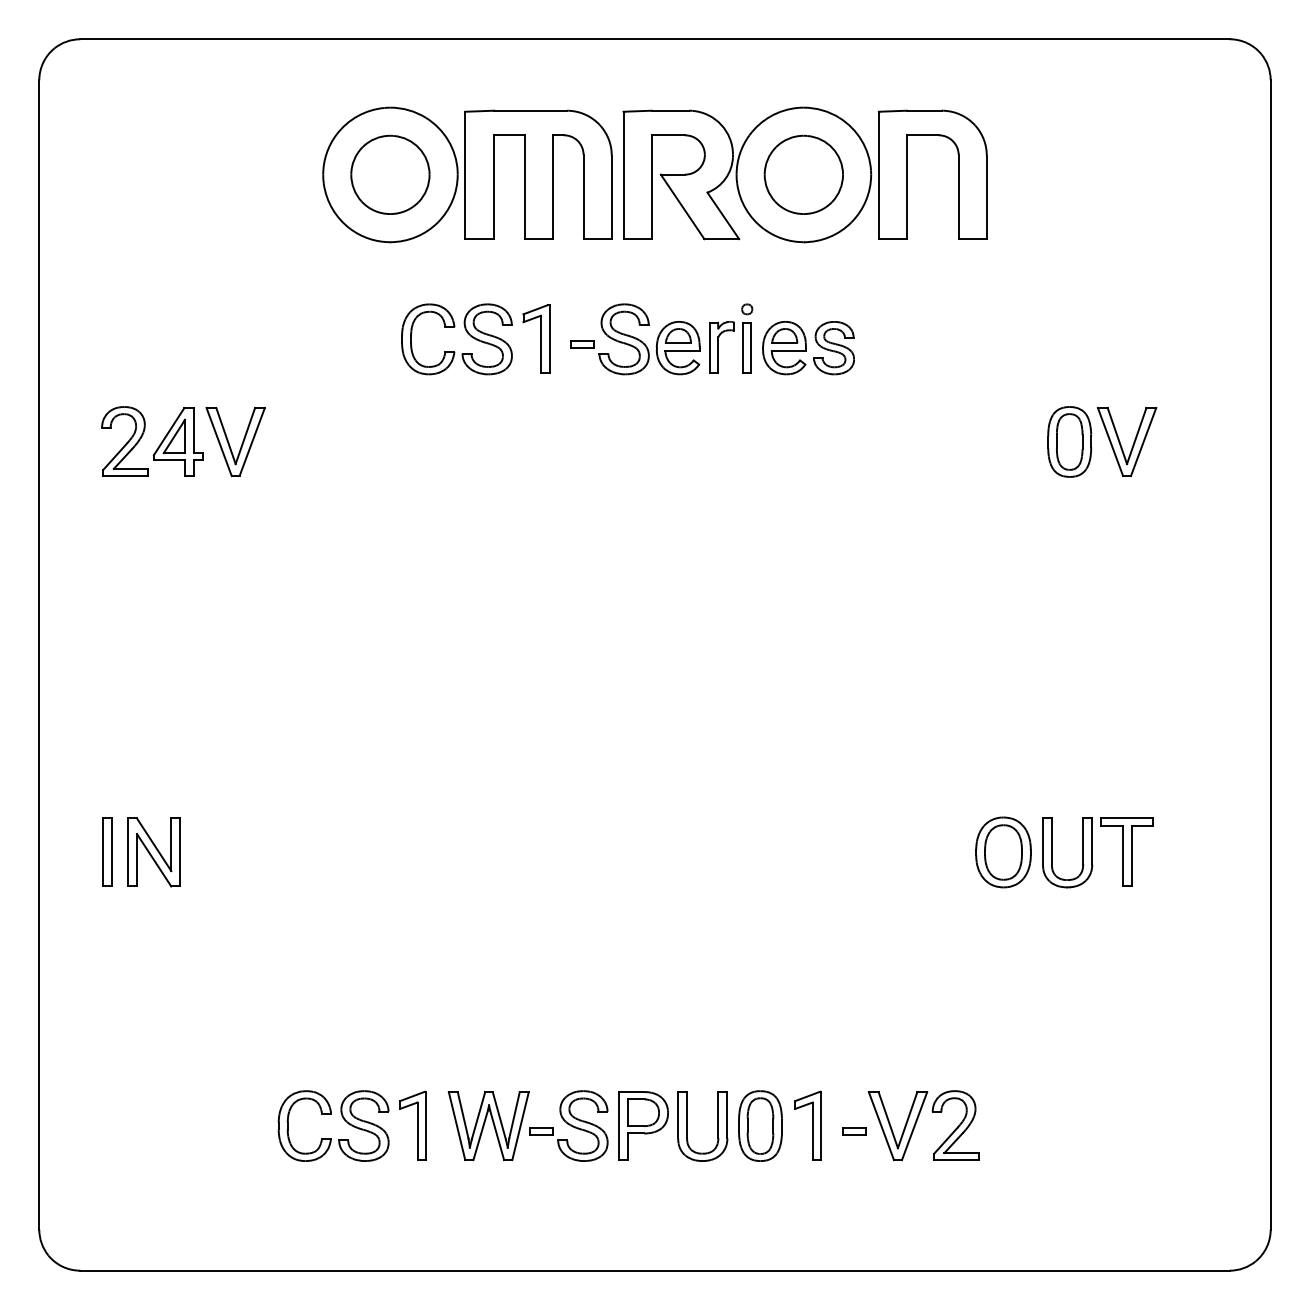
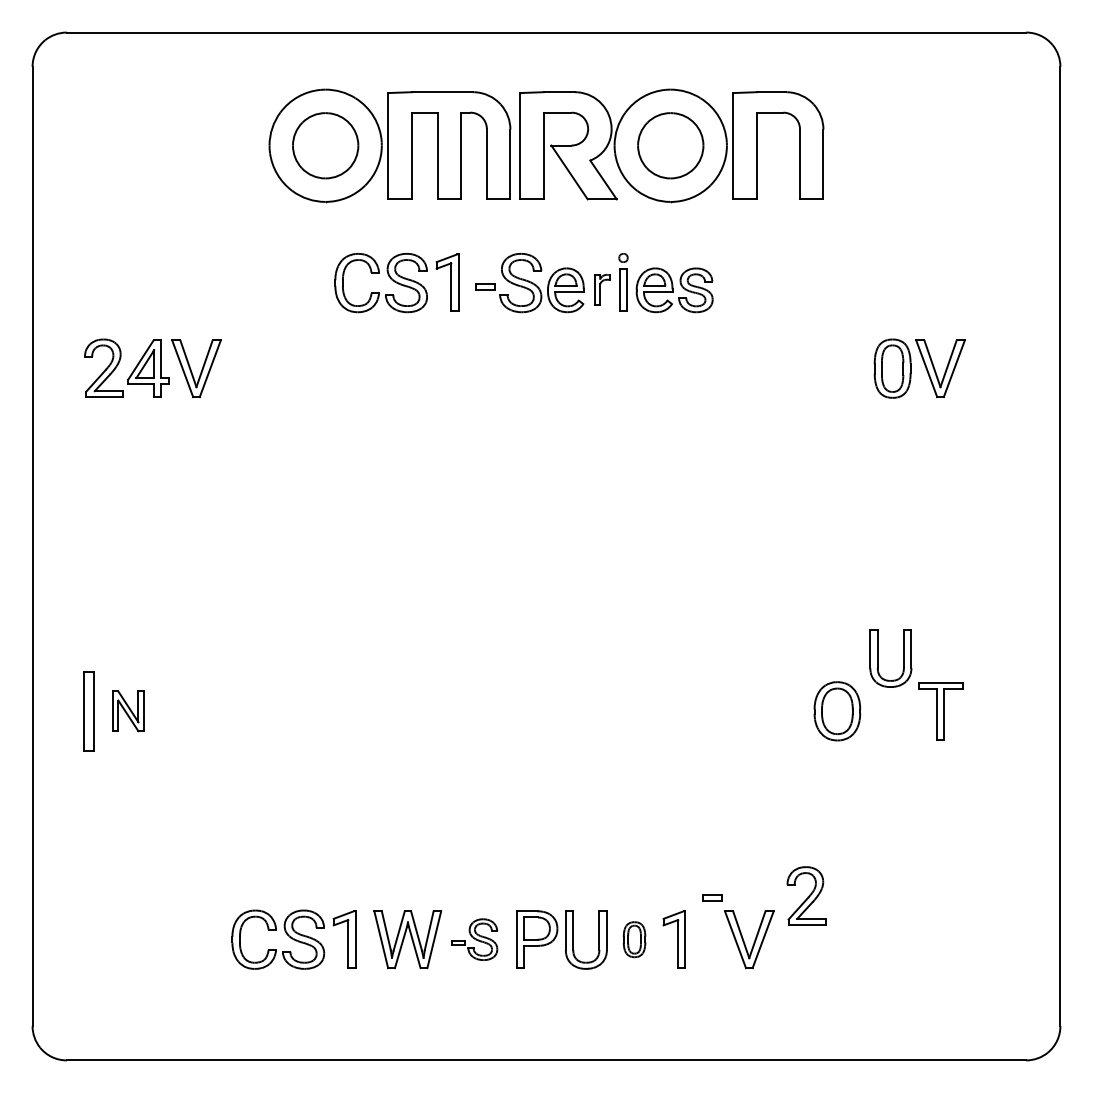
part: (721, 347) -> (602, 289), size x0.7
part: (107, 851) -> (89, 710), size x1.4
part: (153, 852) -> (127, 711), size x0.7
part: (1052, 852) -> (878, 657), moved
part: (568, 1125) -> (474, 939), size x0.7
part: (760, 1125) -> (634, 939), size x0.6
part: (955, 1125) -> (806, 895), moved
part: (854, 1131) -> (713, 898), moved

